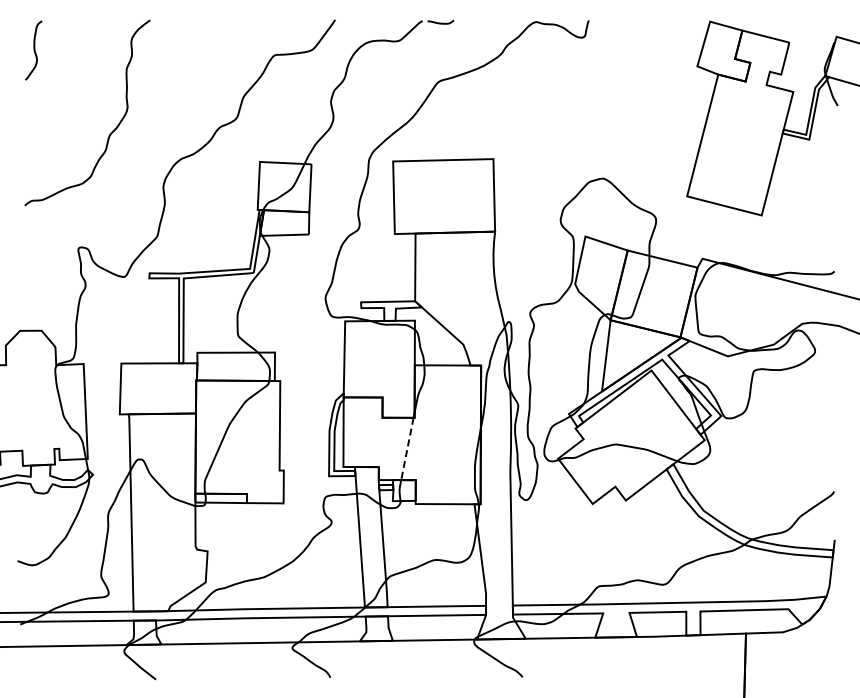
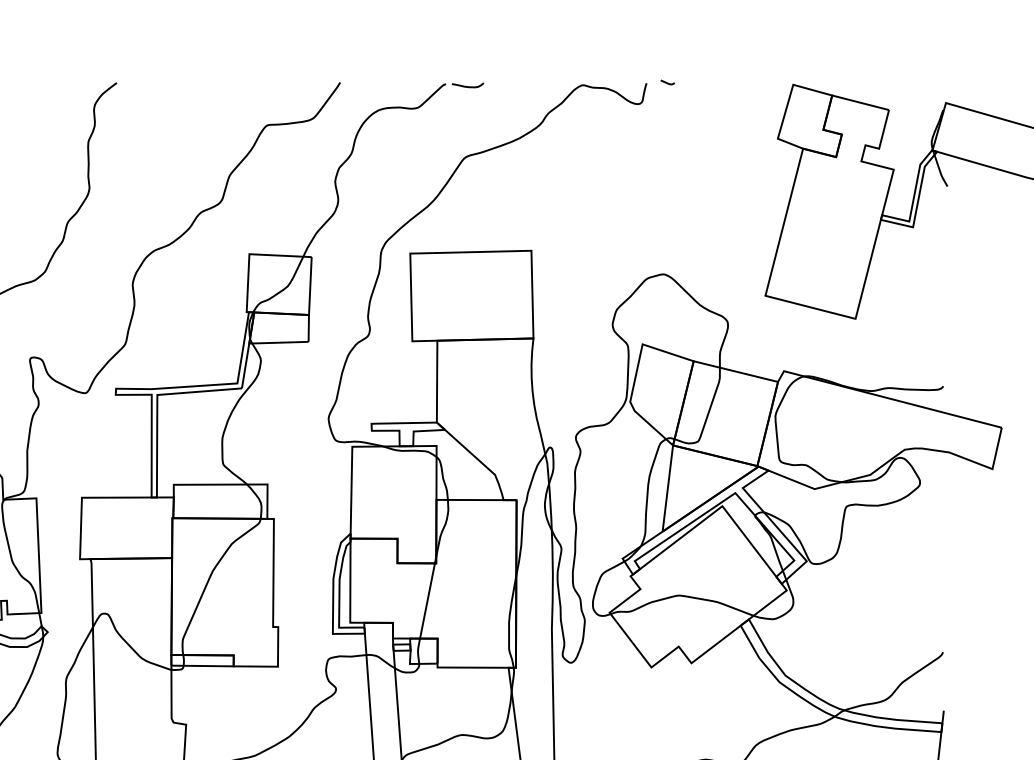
line: (606, 19) -> (668, 82), added
line: (407, 448) -> (427, 600), dashed -> solid

